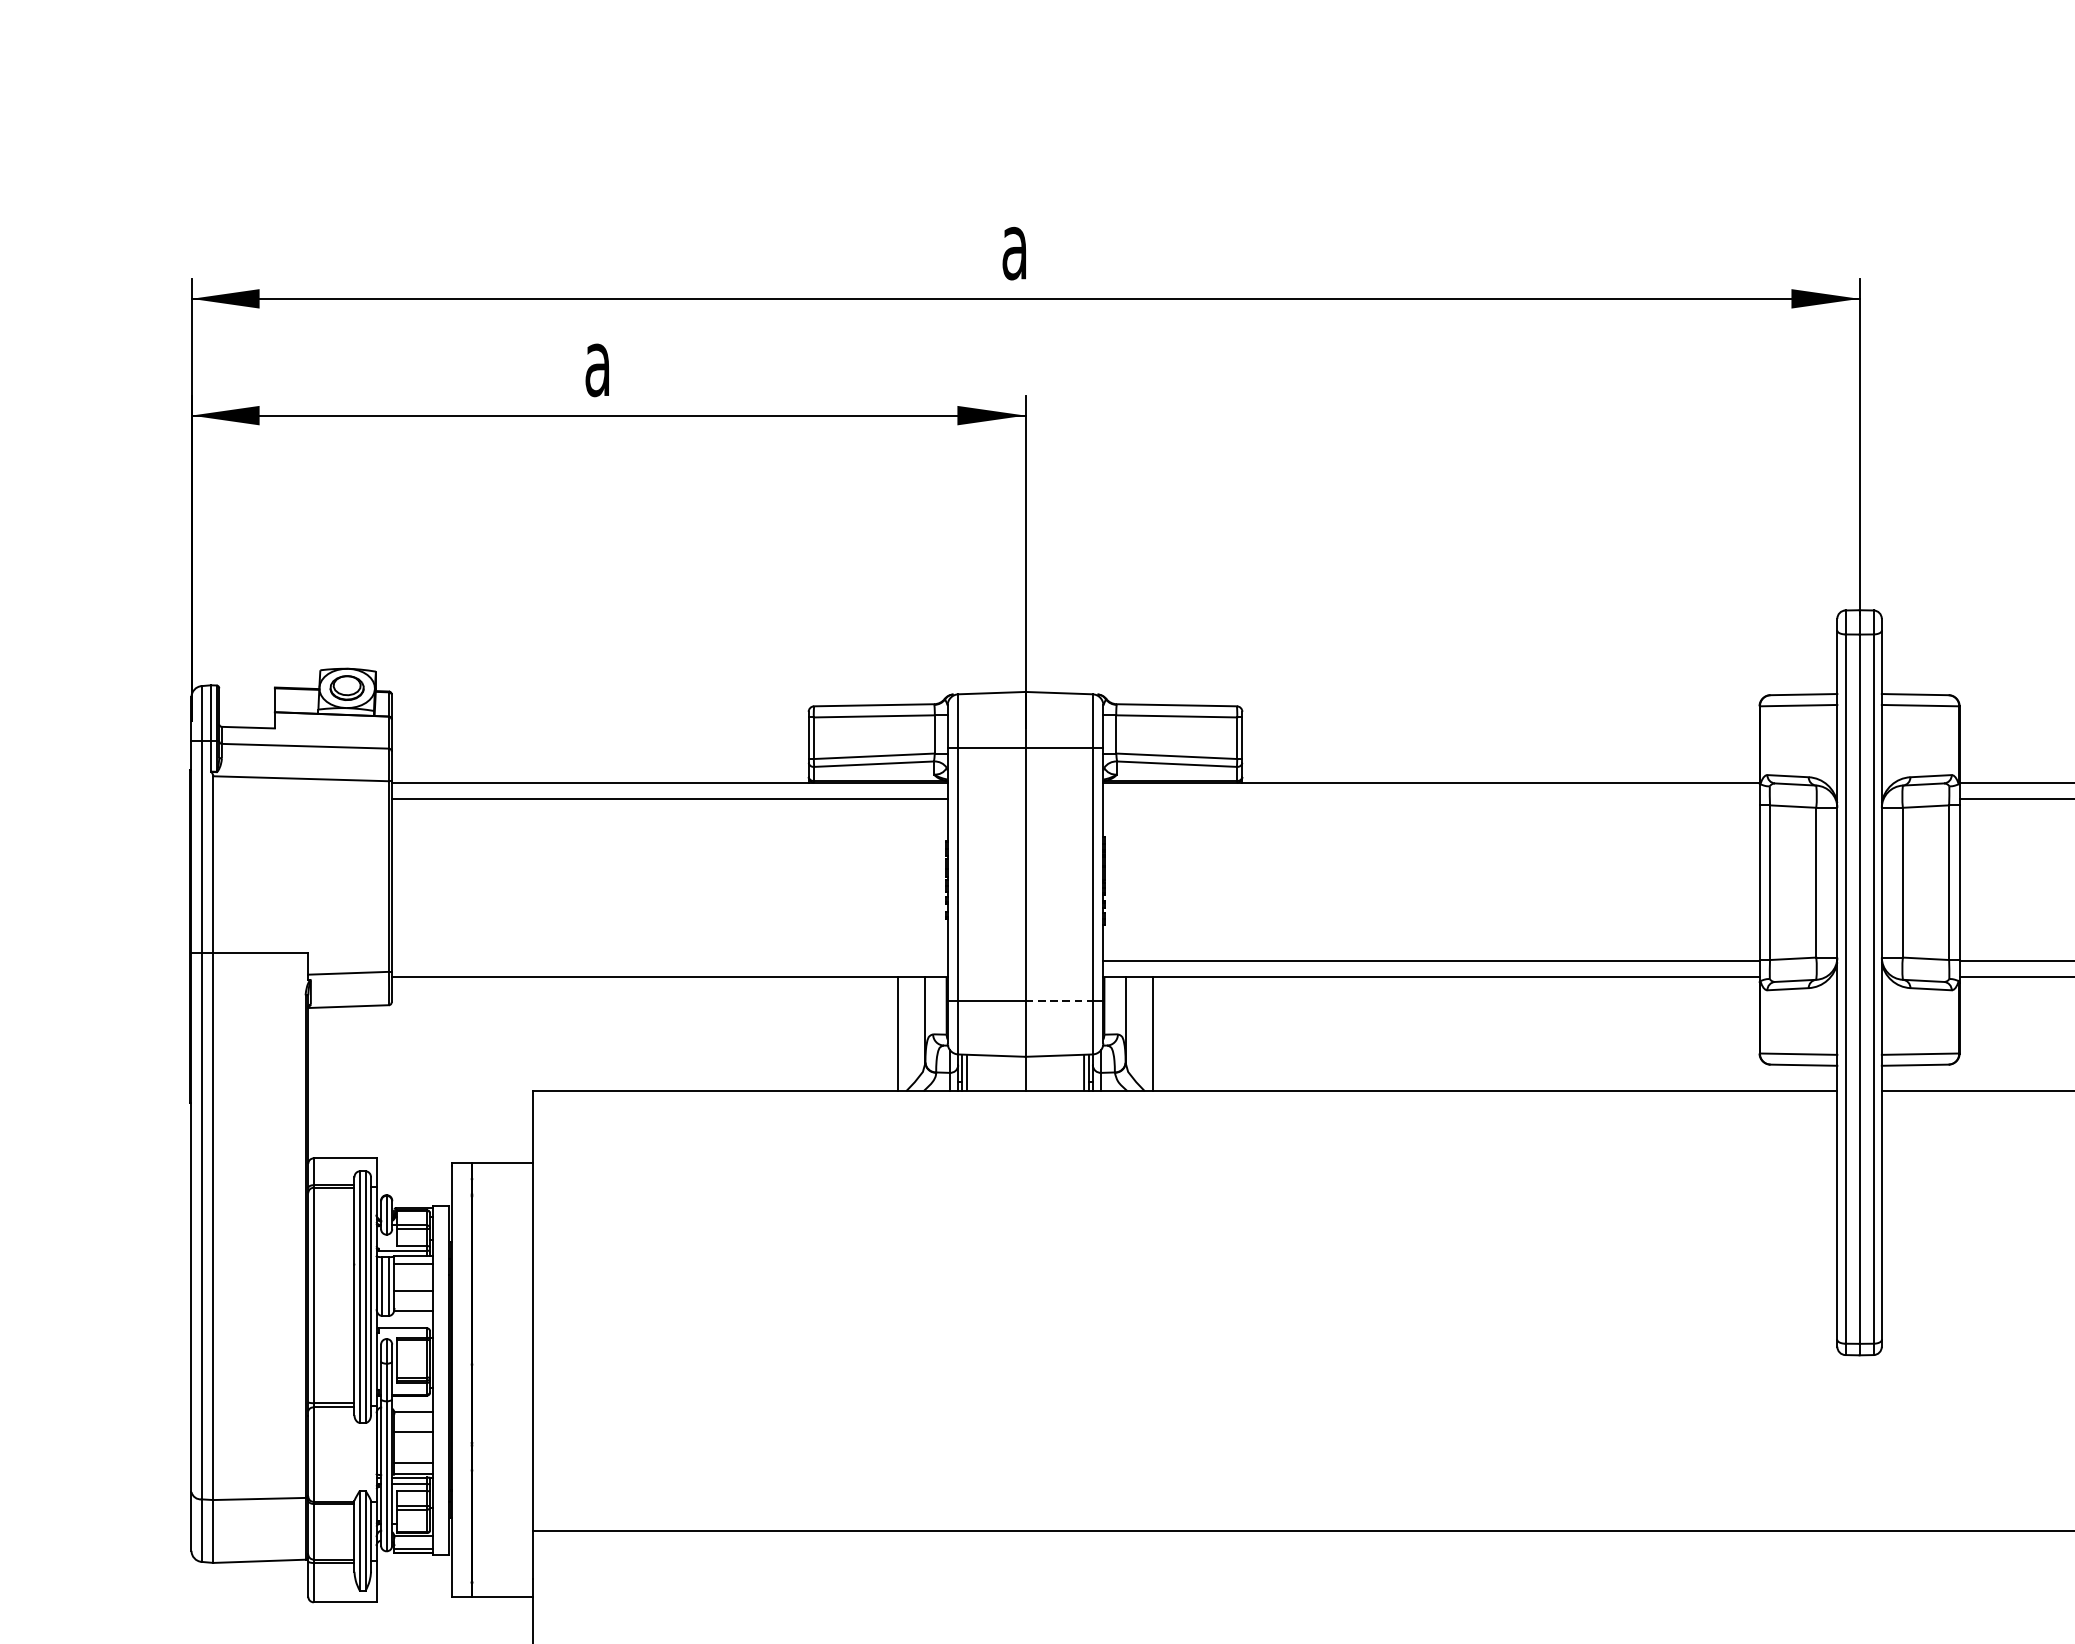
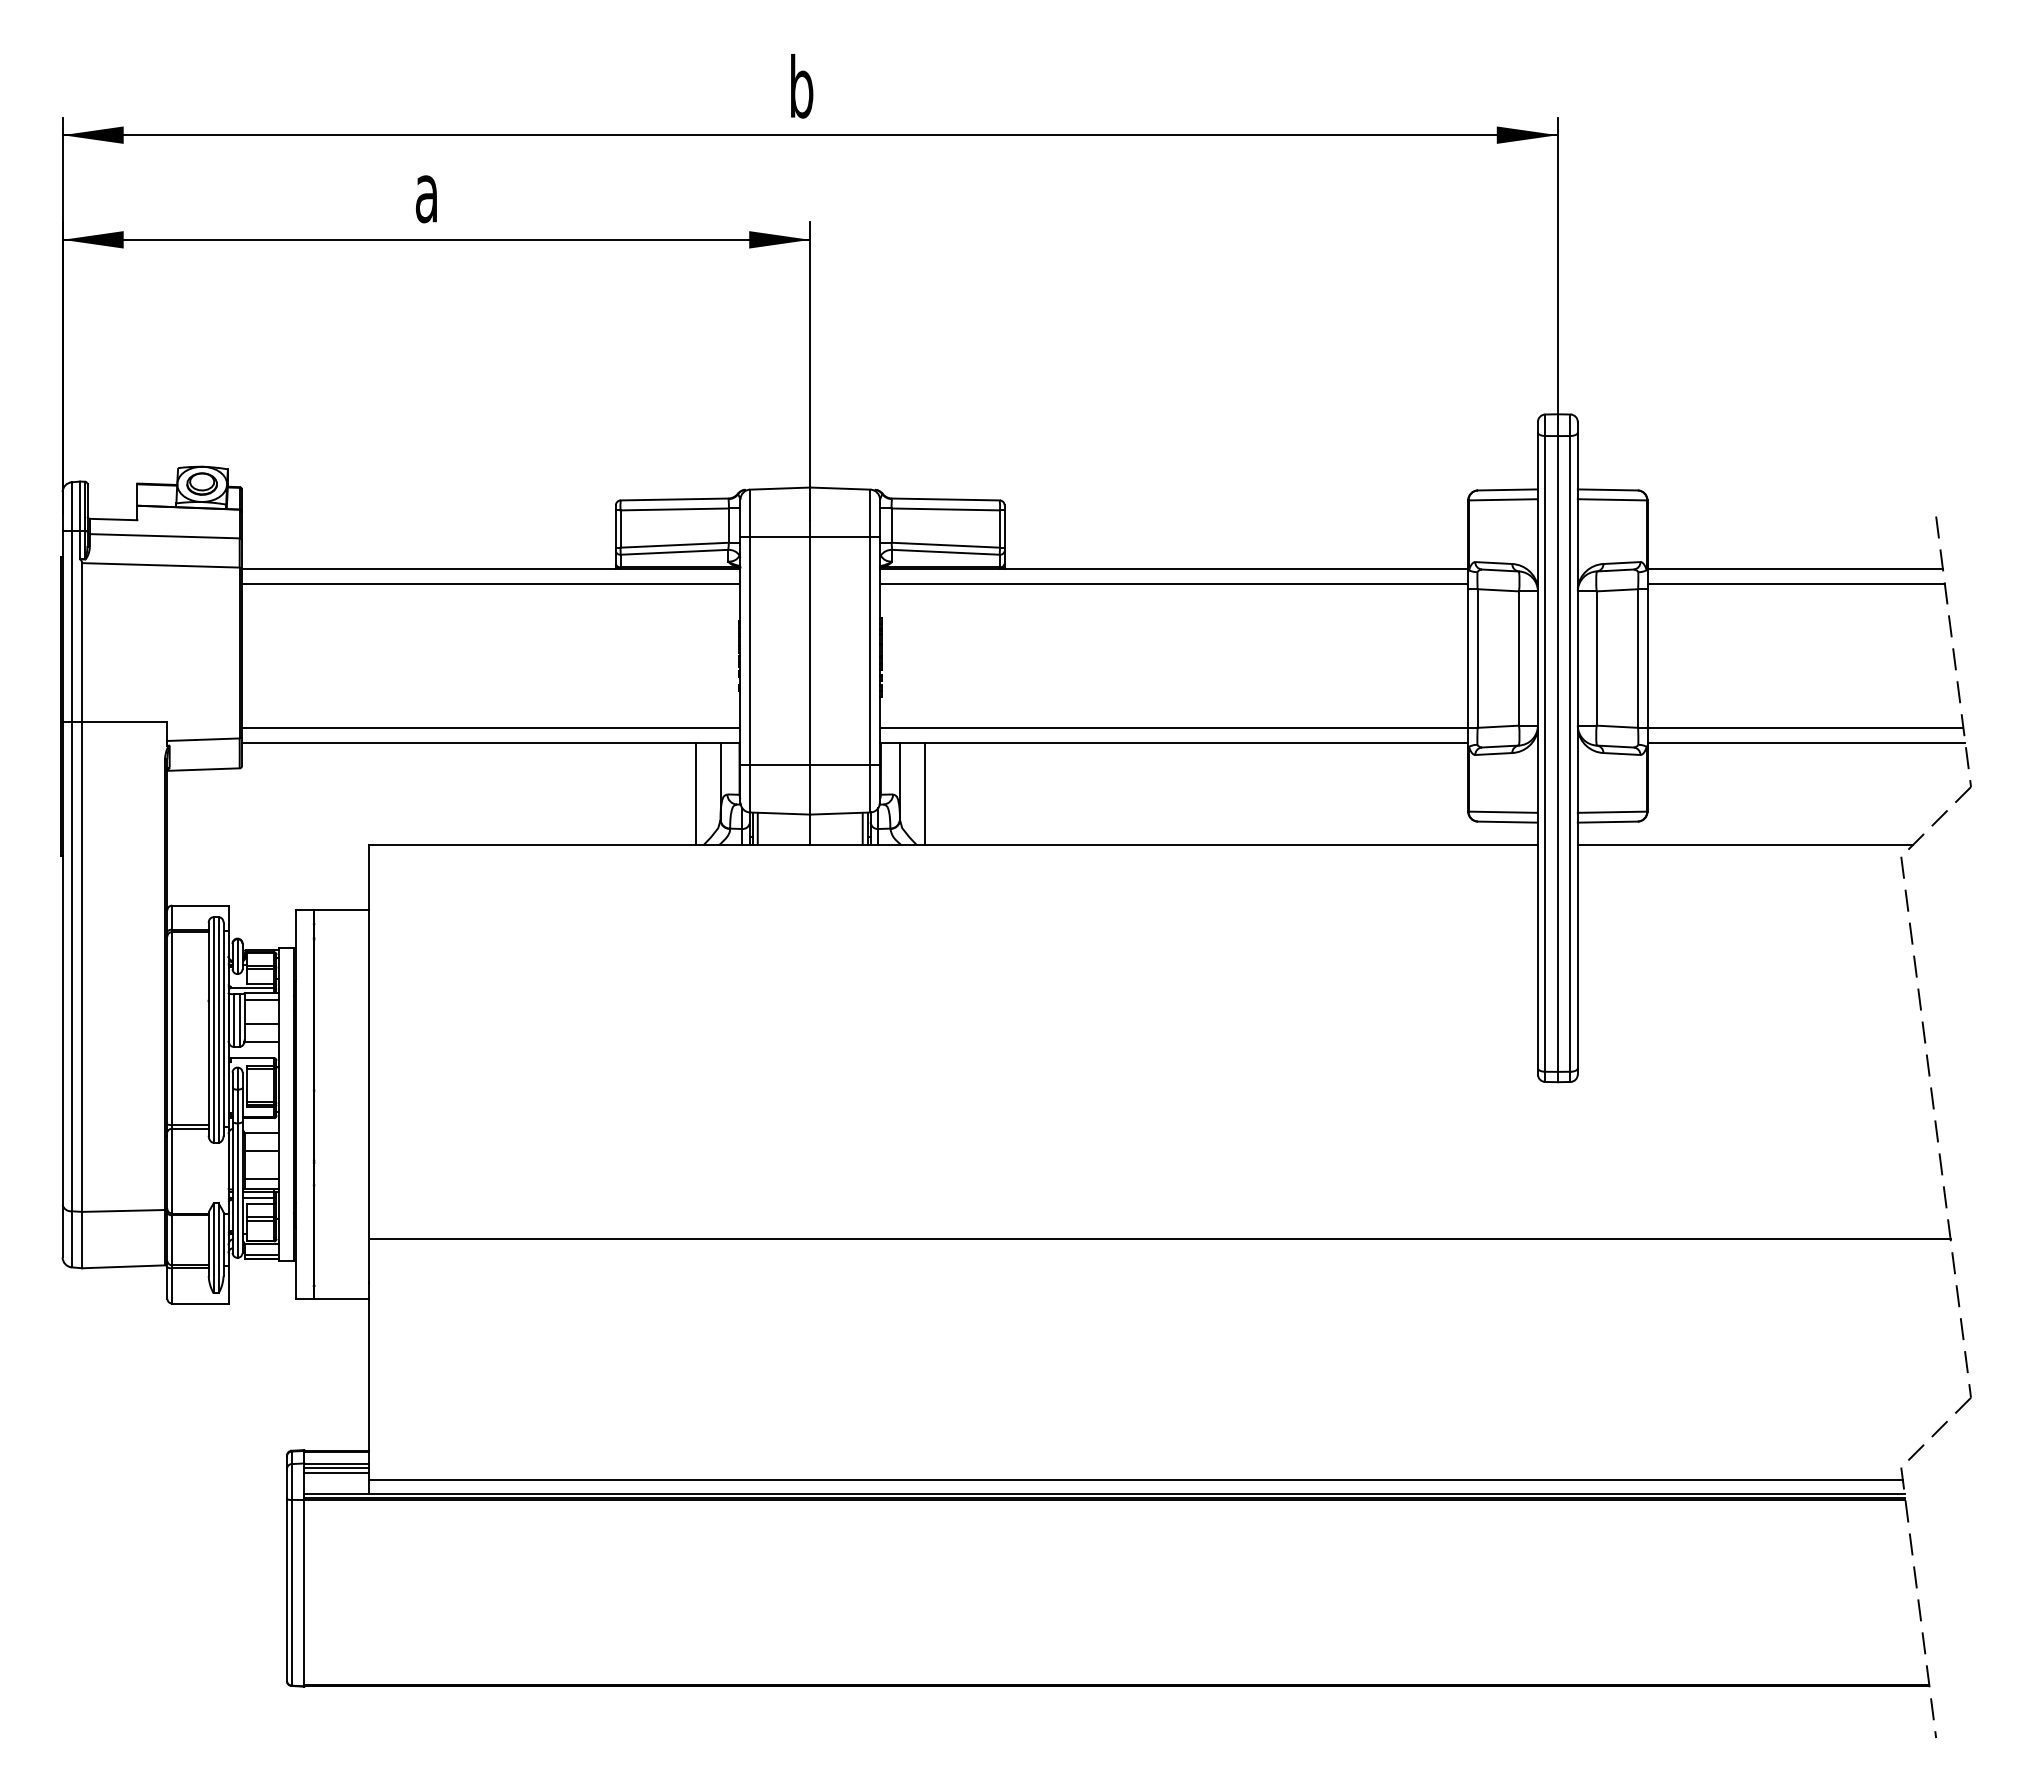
text: (1015, 244) -> (801, 86), a -> b
line: (1431, 798) -> (1174, 583), added
line: (669, 960) -> (491, 728), added
line: (1059, 1000) -> (840, 764), dashed -> solid

